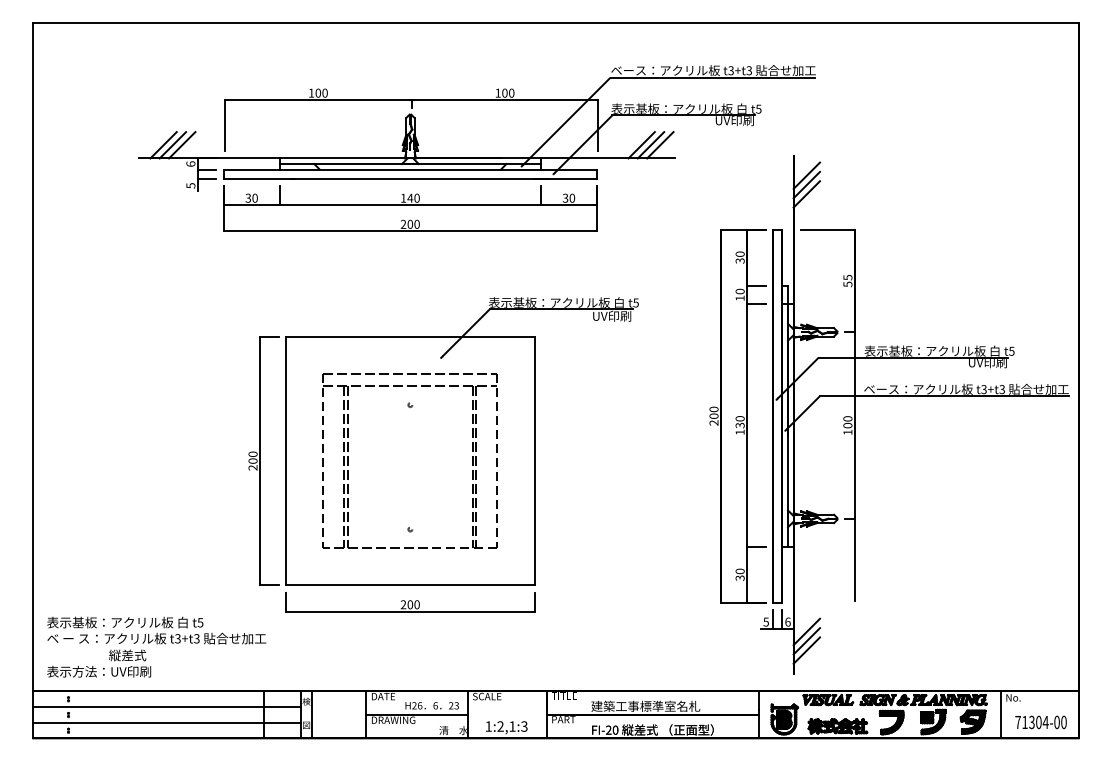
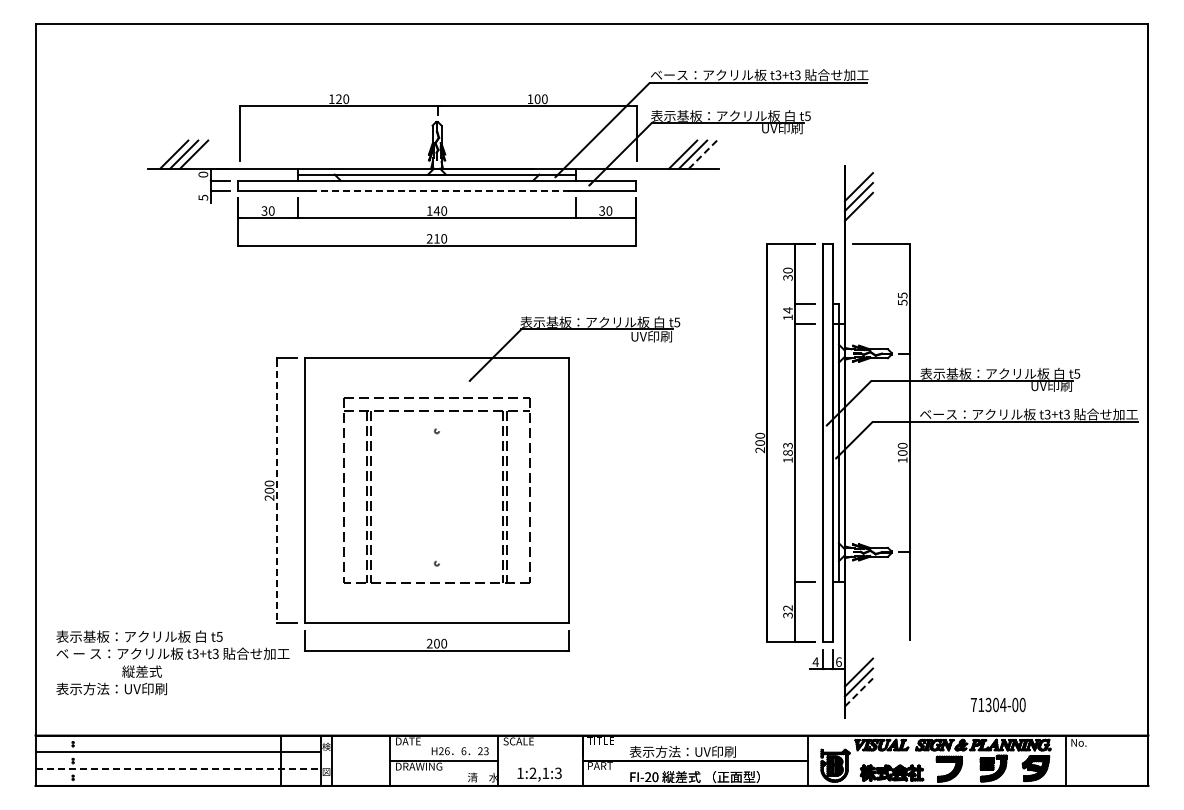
text: (317, 93) -> (338, 99), 100 -> 120
line: (660, 145) -> (703, 154), solid -> dashed
text: (190, 163) -> (202, 174), 6 -> 0
line: (420, 178) -> (447, 190), solid -> dashed
text: (409, 224) -> (436, 238), 200 -> 210
text: (739, 291) -> (787, 310), 10 -> 14
text: (739, 421) -> (787, 448), 130 -> 183
line: (259, 460) -> (276, 490), solid -> dashed
text: (739, 571) -> (787, 608), 30 -> 32
text: (765, 621) -> (815, 661), 5 -> 4
text: (156, 646) -> (172, 662), moved
line: (806, 650) -> (858, 692), solid -> dashed
text: (645, 706) -> (687, 751), 建築工事標準室名札 -> 表示方法：UV印刷
line: (167, 722) -> (178, 769), solid -> dashed
text: (1041, 722) -> (998, 704), moved

